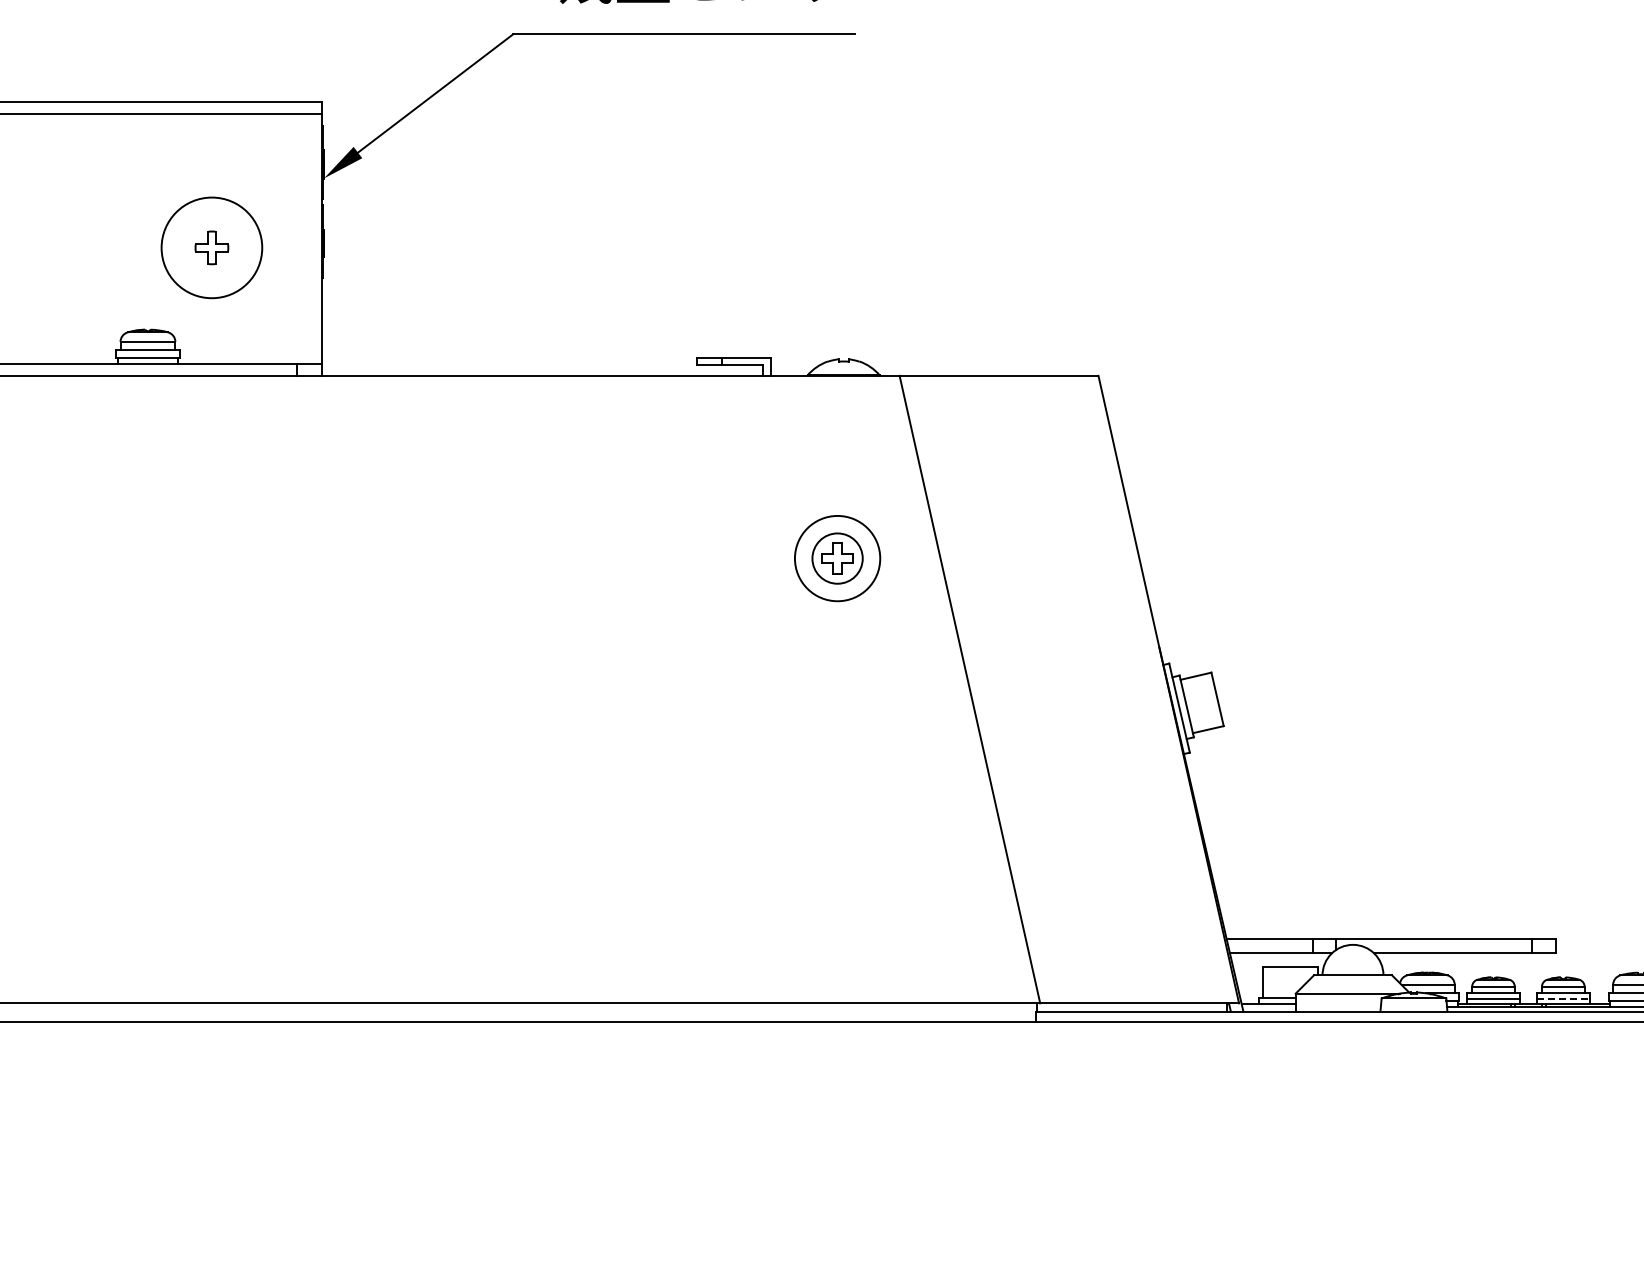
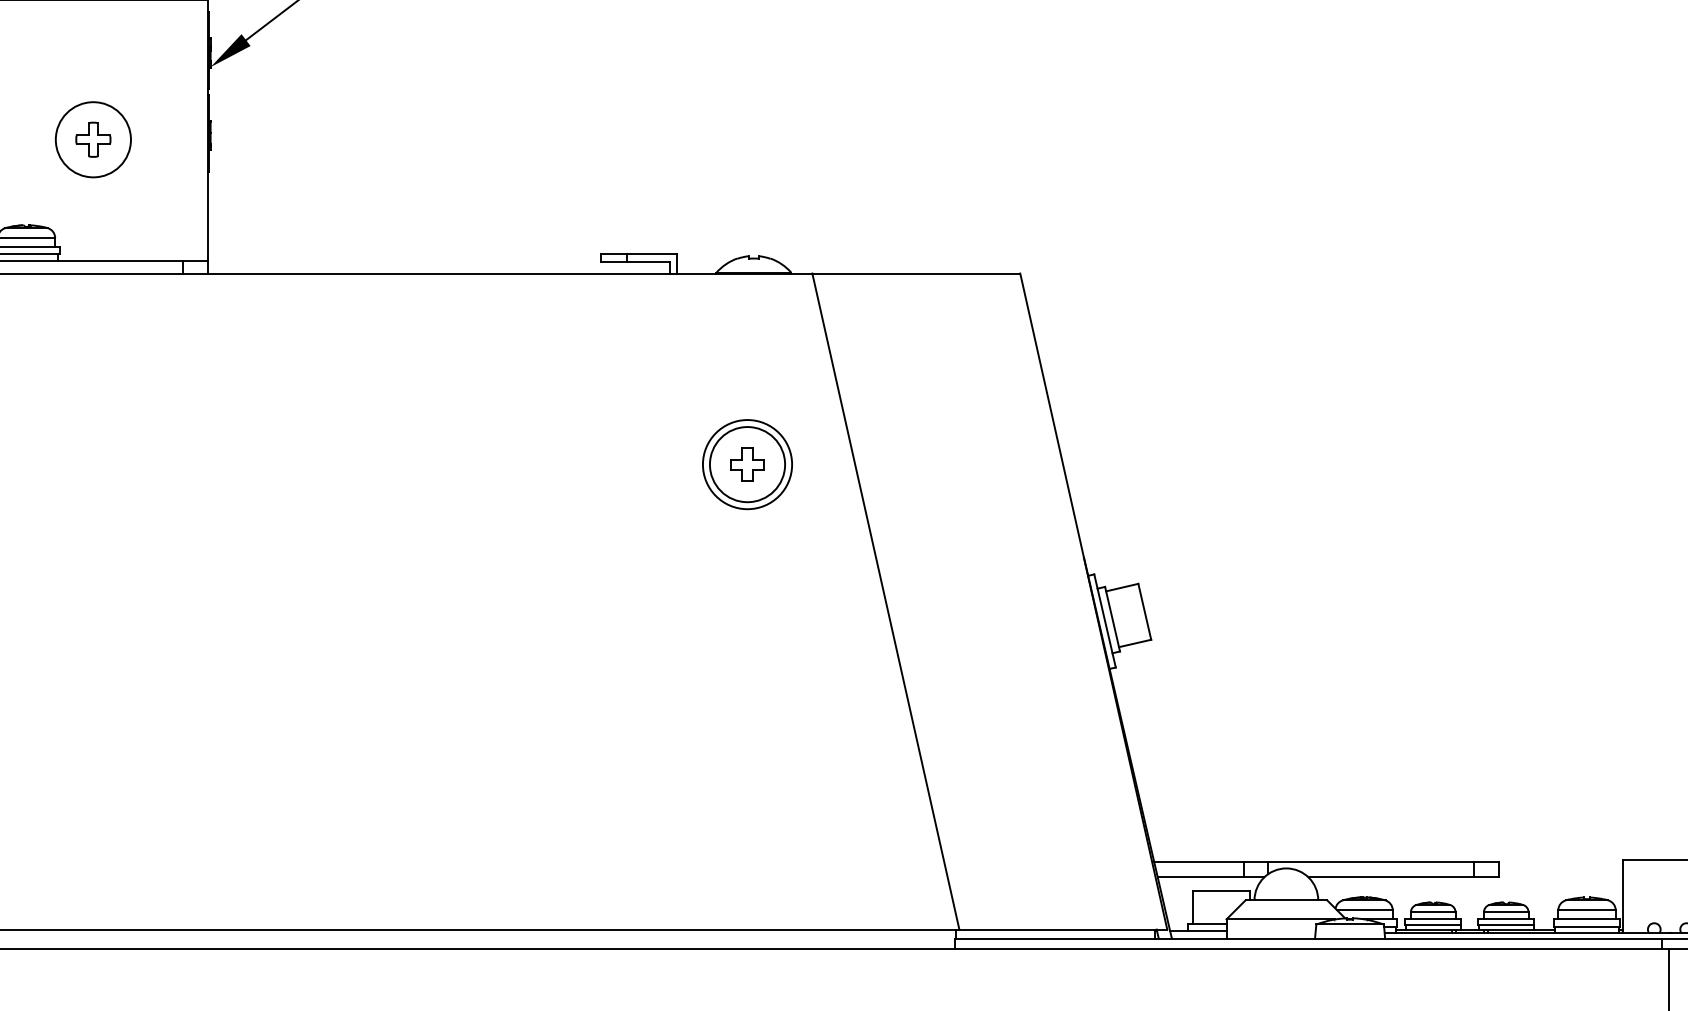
circle: (211, 247) -> (92, 139), size x0.71
circle: (837, 558) -> (747, 464), size x1.43
line: (1563, 999) -> (1506, 925), dashed -> solid

